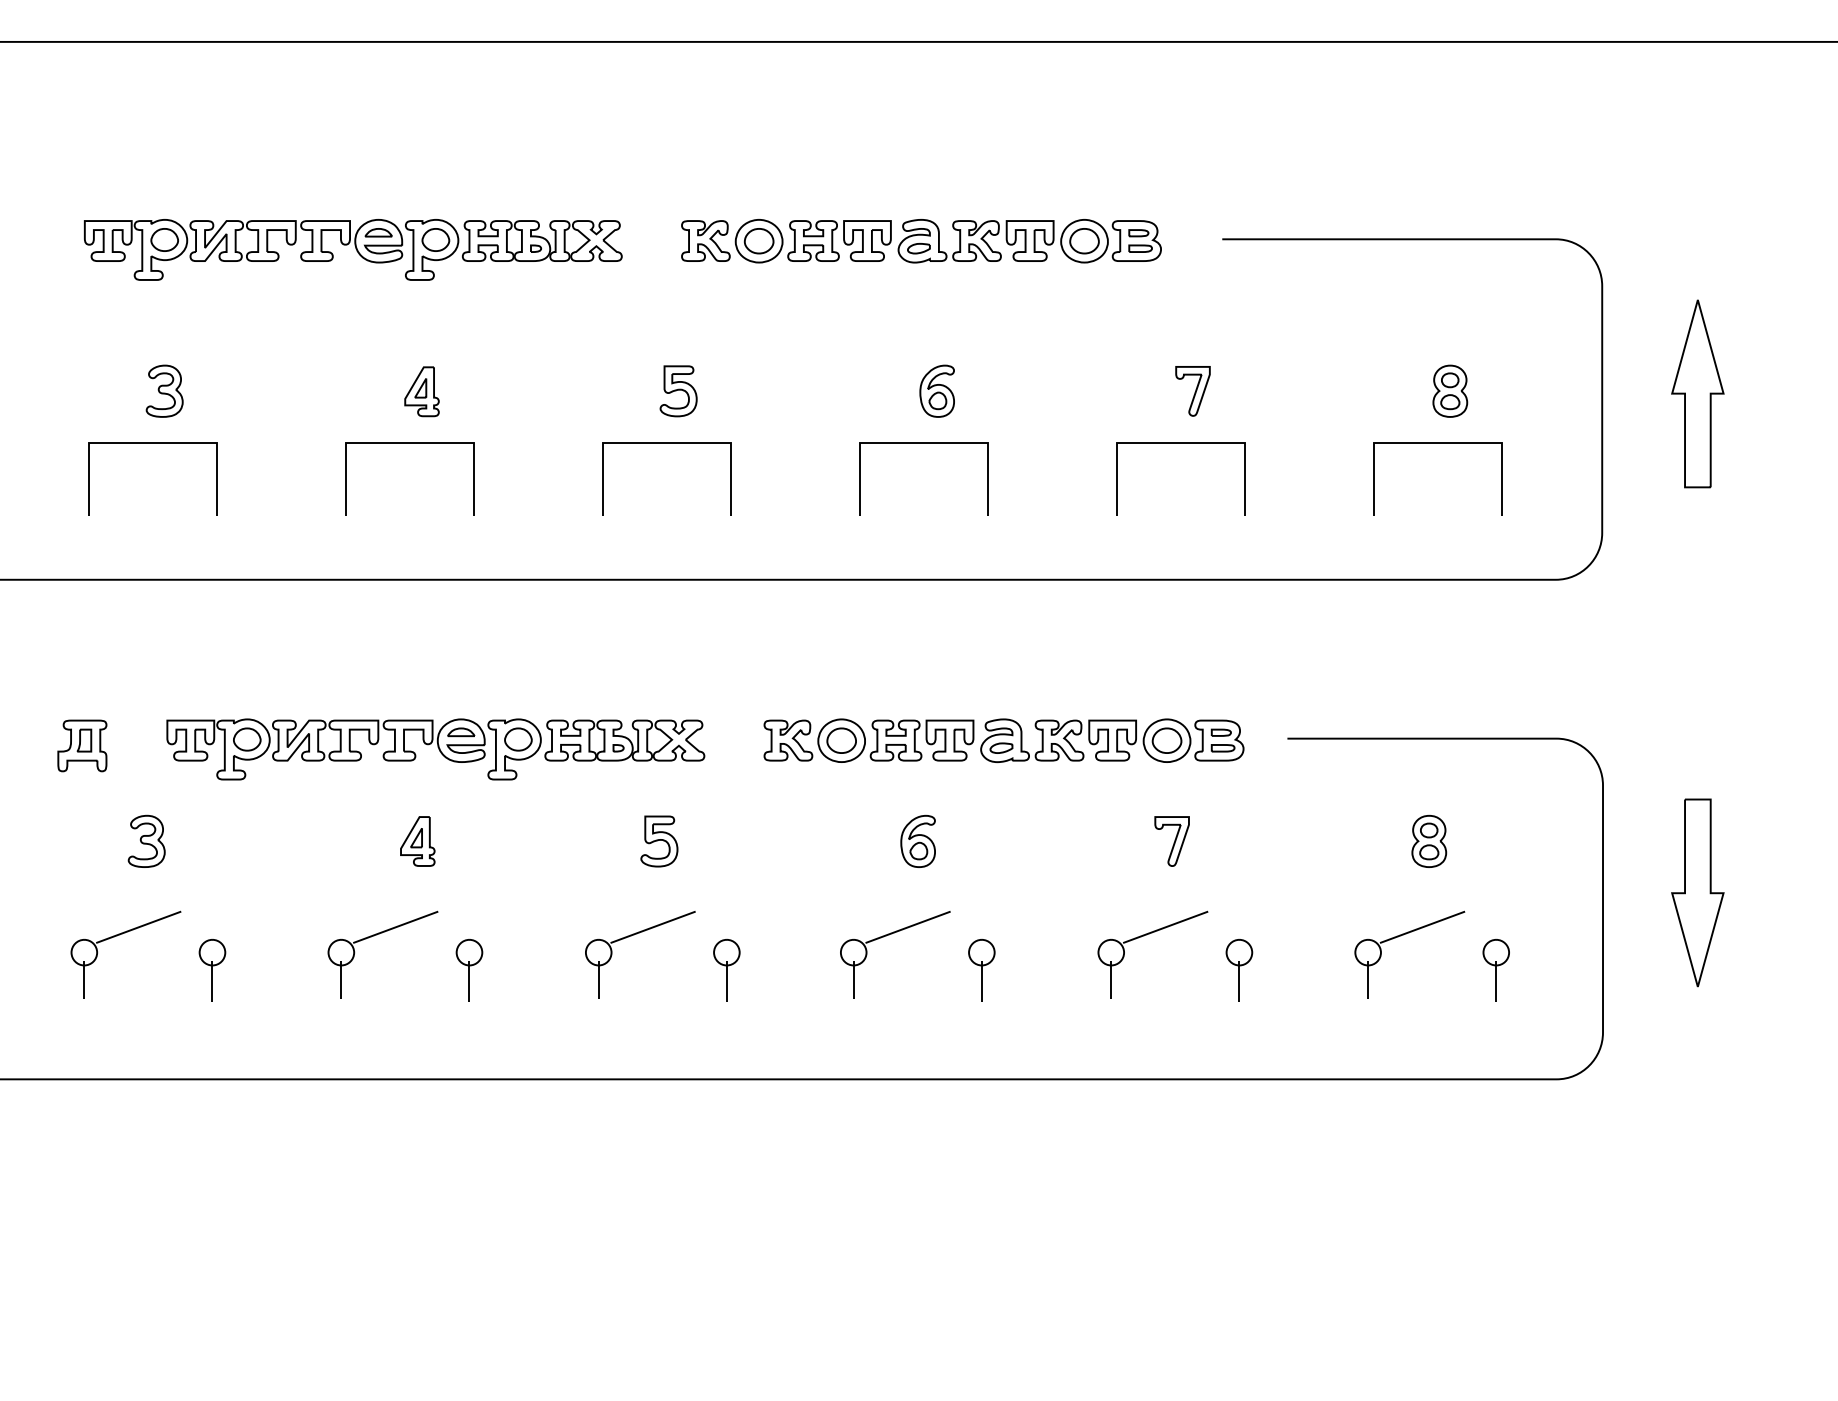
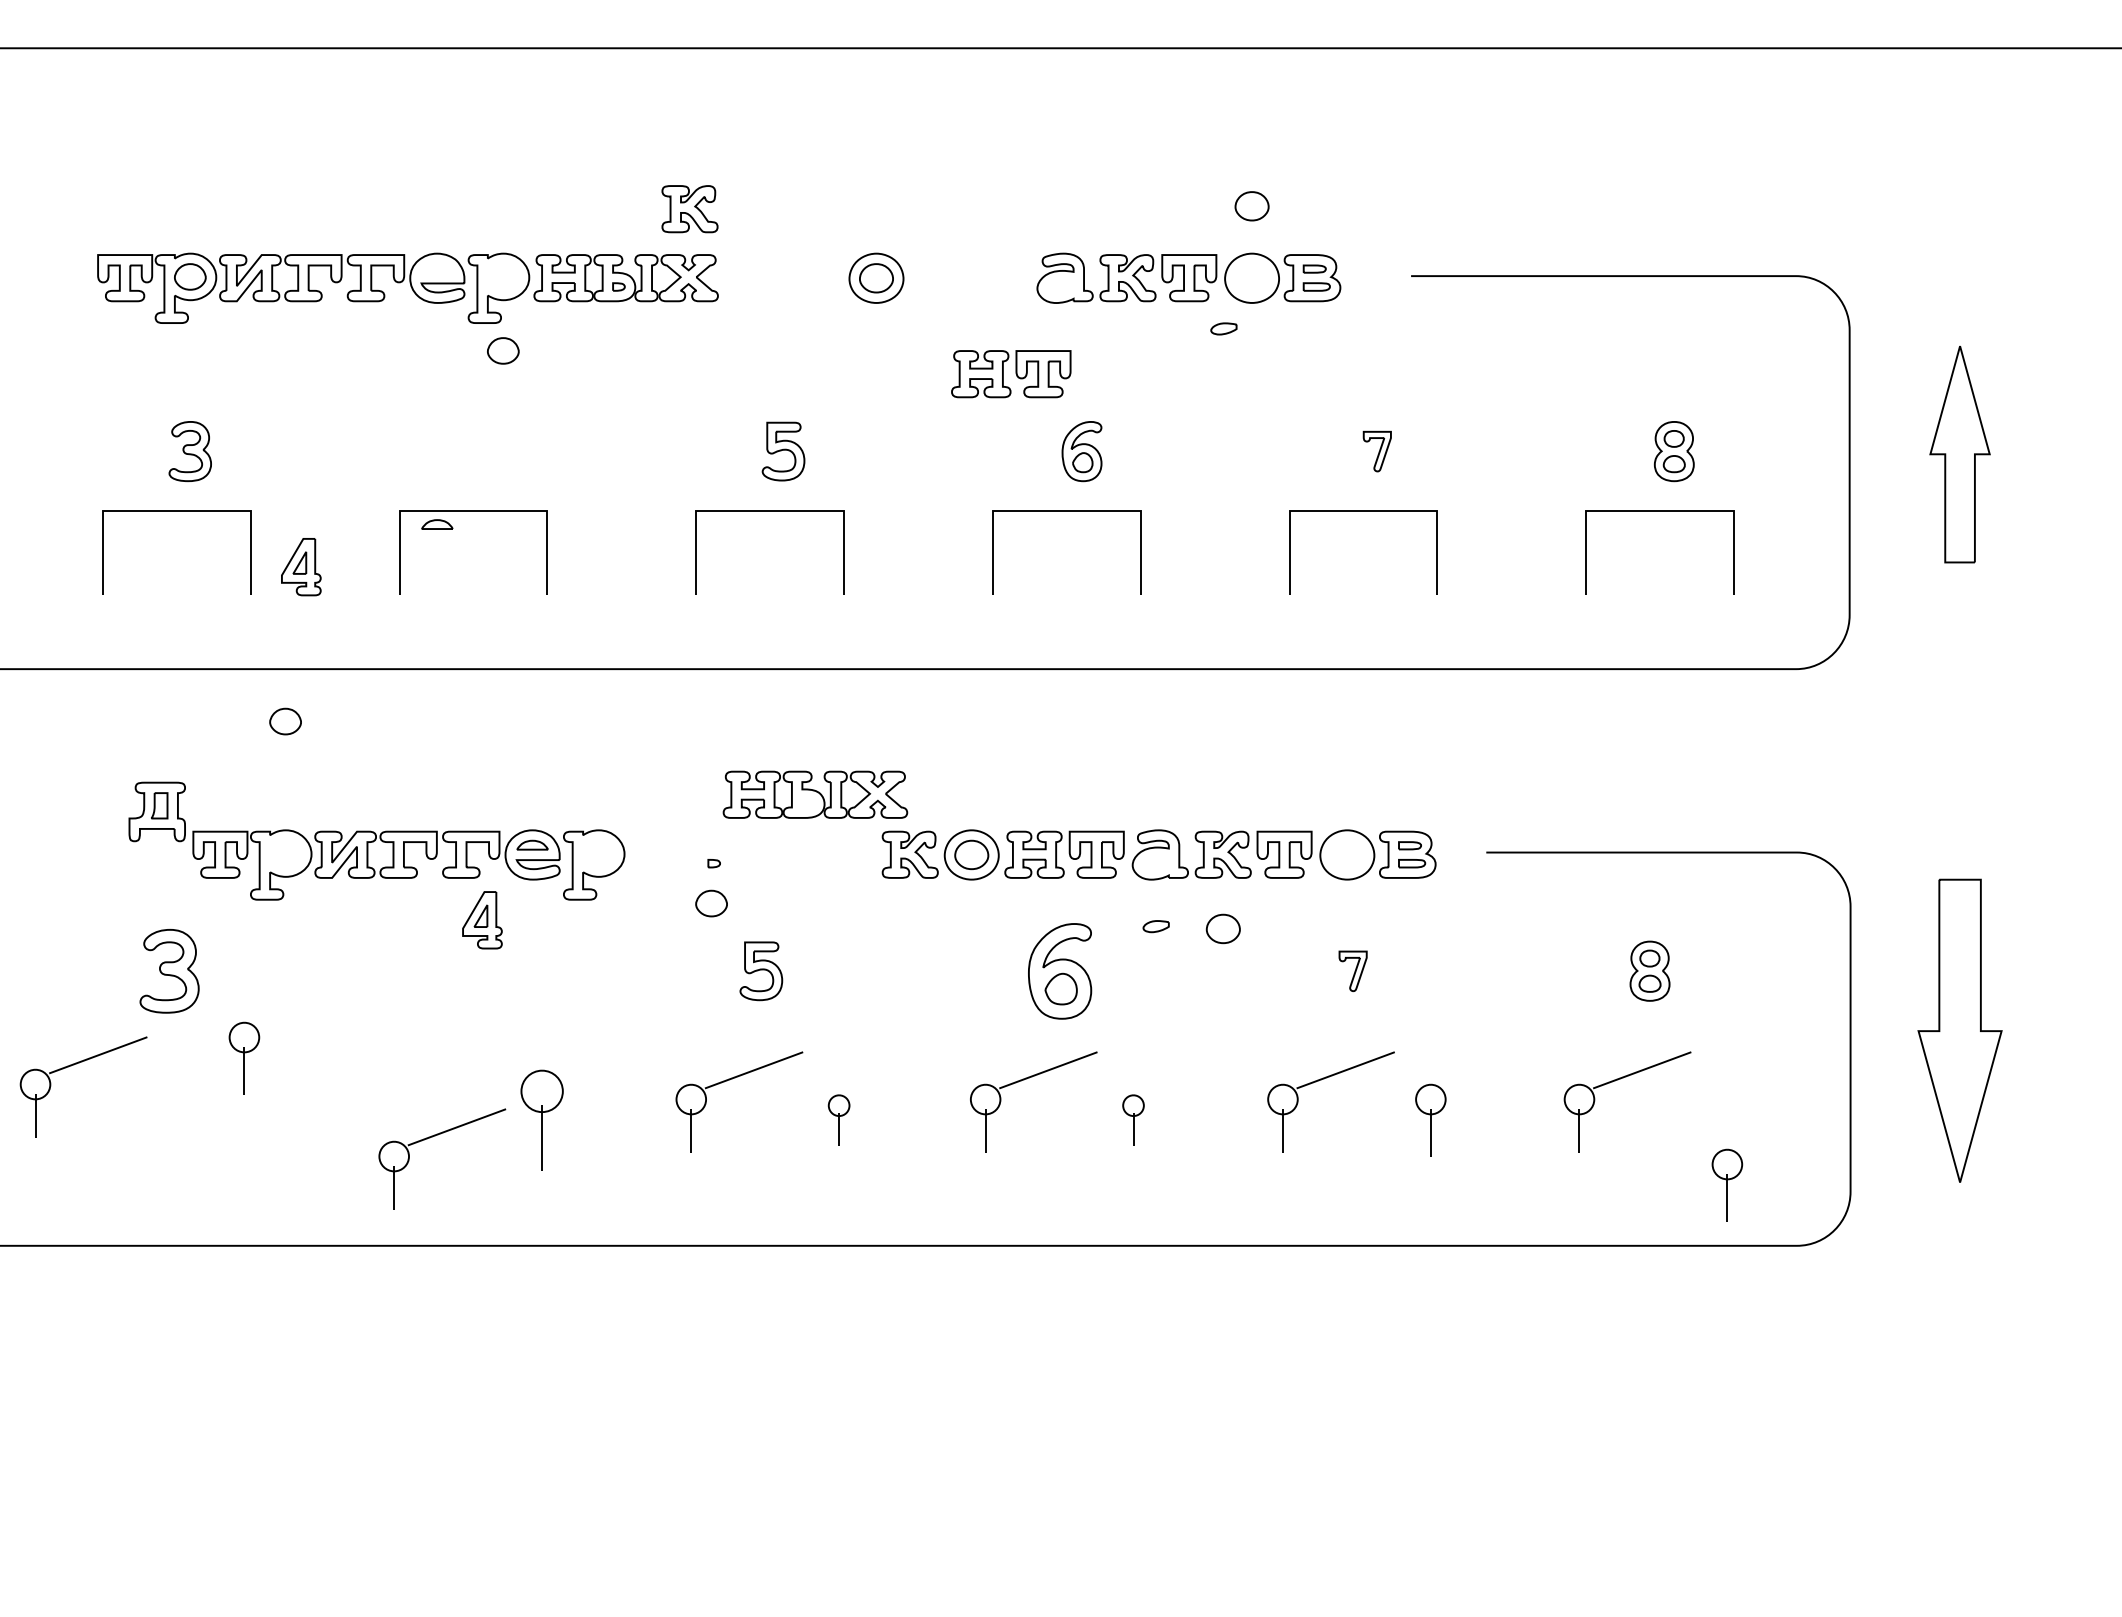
part: (378, 232) -> (437, 524), moved
part: (436, 239) -> (503, 350), moved
part: (705, 241) -> (689, 209), moved
part: (839, 241) -> (1011, 374), moved
part: (1084, 241) -> (1251, 206), moved
part: (918, 248) -> (1223, 328), moved
part: (1193, 391) -> (1377, 451), size x0.7
part: (422, 392) -> (301, 567), moved
part: (247, 739) -> (285, 721), moved
part: (518, 739) -> (711, 903), moved
part: (624, 740) -> (815, 794), moved
part: (1166, 740) -> (1222, 928), moved
part: (81, 745) -> (156, 811), moved
part: (1000, 748) -> (1155, 926), moved
part: (146, 840) -> (169, 970), size x1.4
part: (917, 840) -> (1059, 970), size x1.6
part: (417, 841) -> (482, 920), moved
part: (1171, 841) -> (1352, 971), size x0.7
part: (1697, 892) -> (1959, 1030), size x1.4
part: (377, 935) -> (435, 1136), moved
part: (118, 936) -> (74, 1065), moved
part: (212, 969) -> (244, 1057), moved
part: (468, 969) -> (541, 1119), size x1.4
part: (726, 969) -> (838, 1119), size x0.7
part: (981, 969) -> (1133, 1119), size x0.7
part: (1496, 969) -> (1727, 1184), moved

